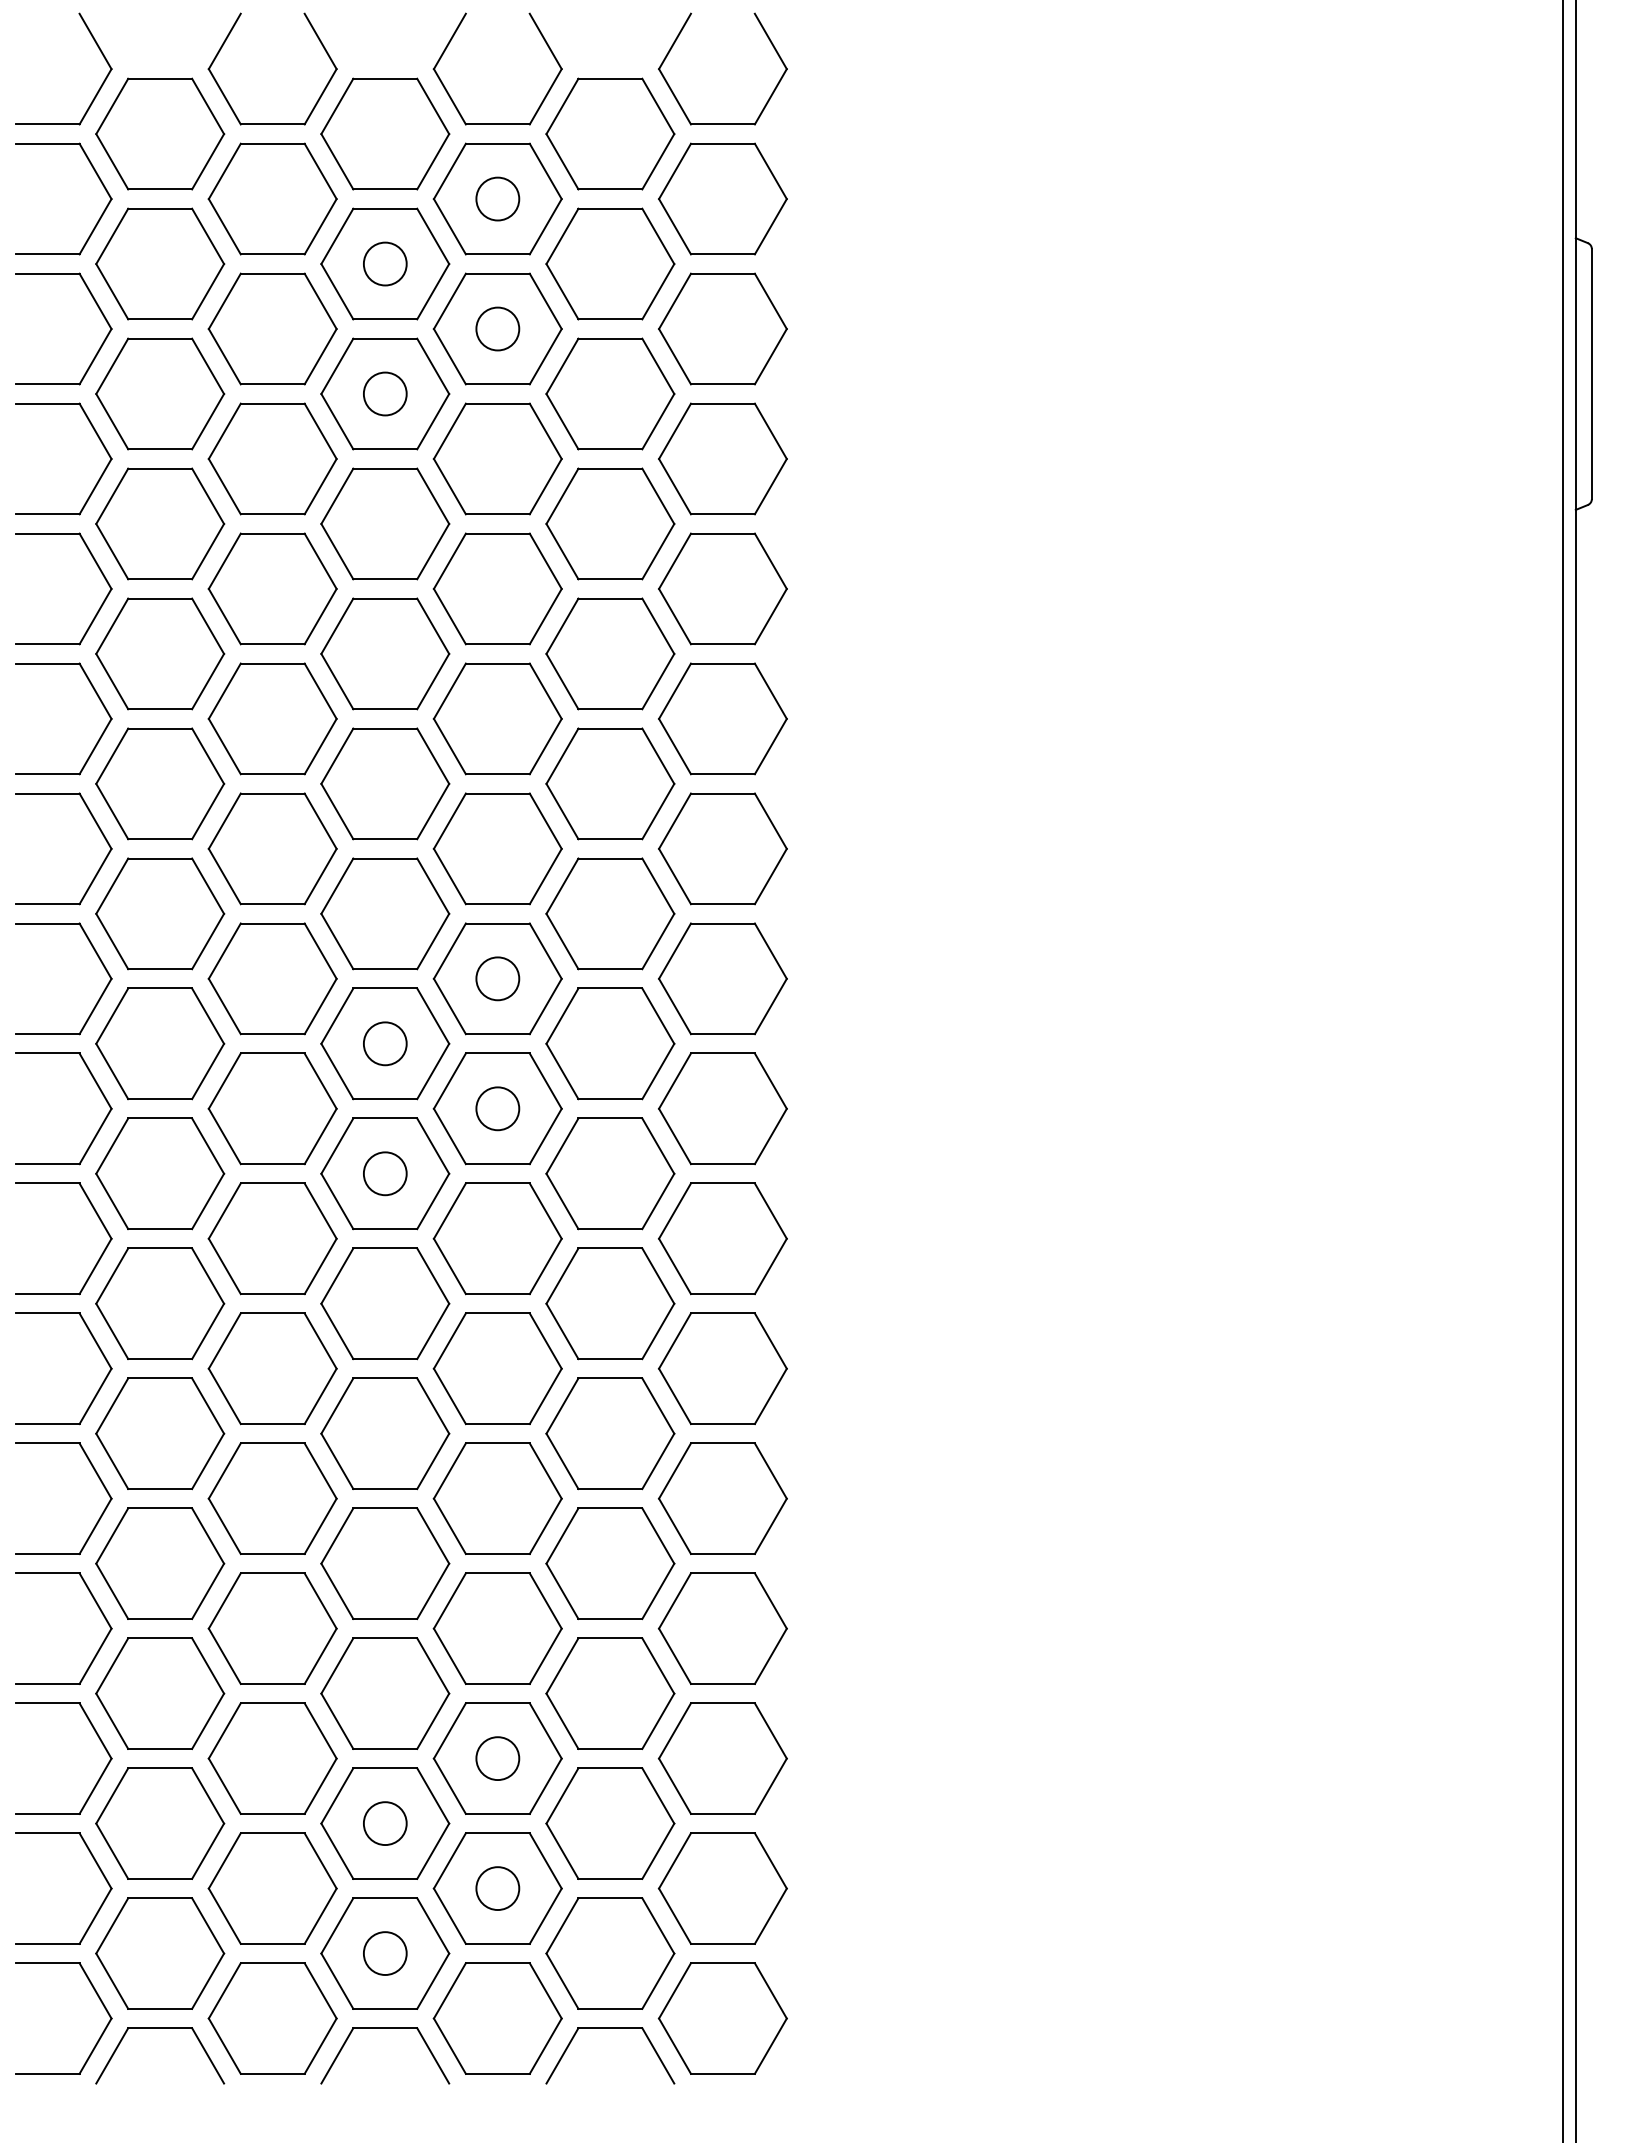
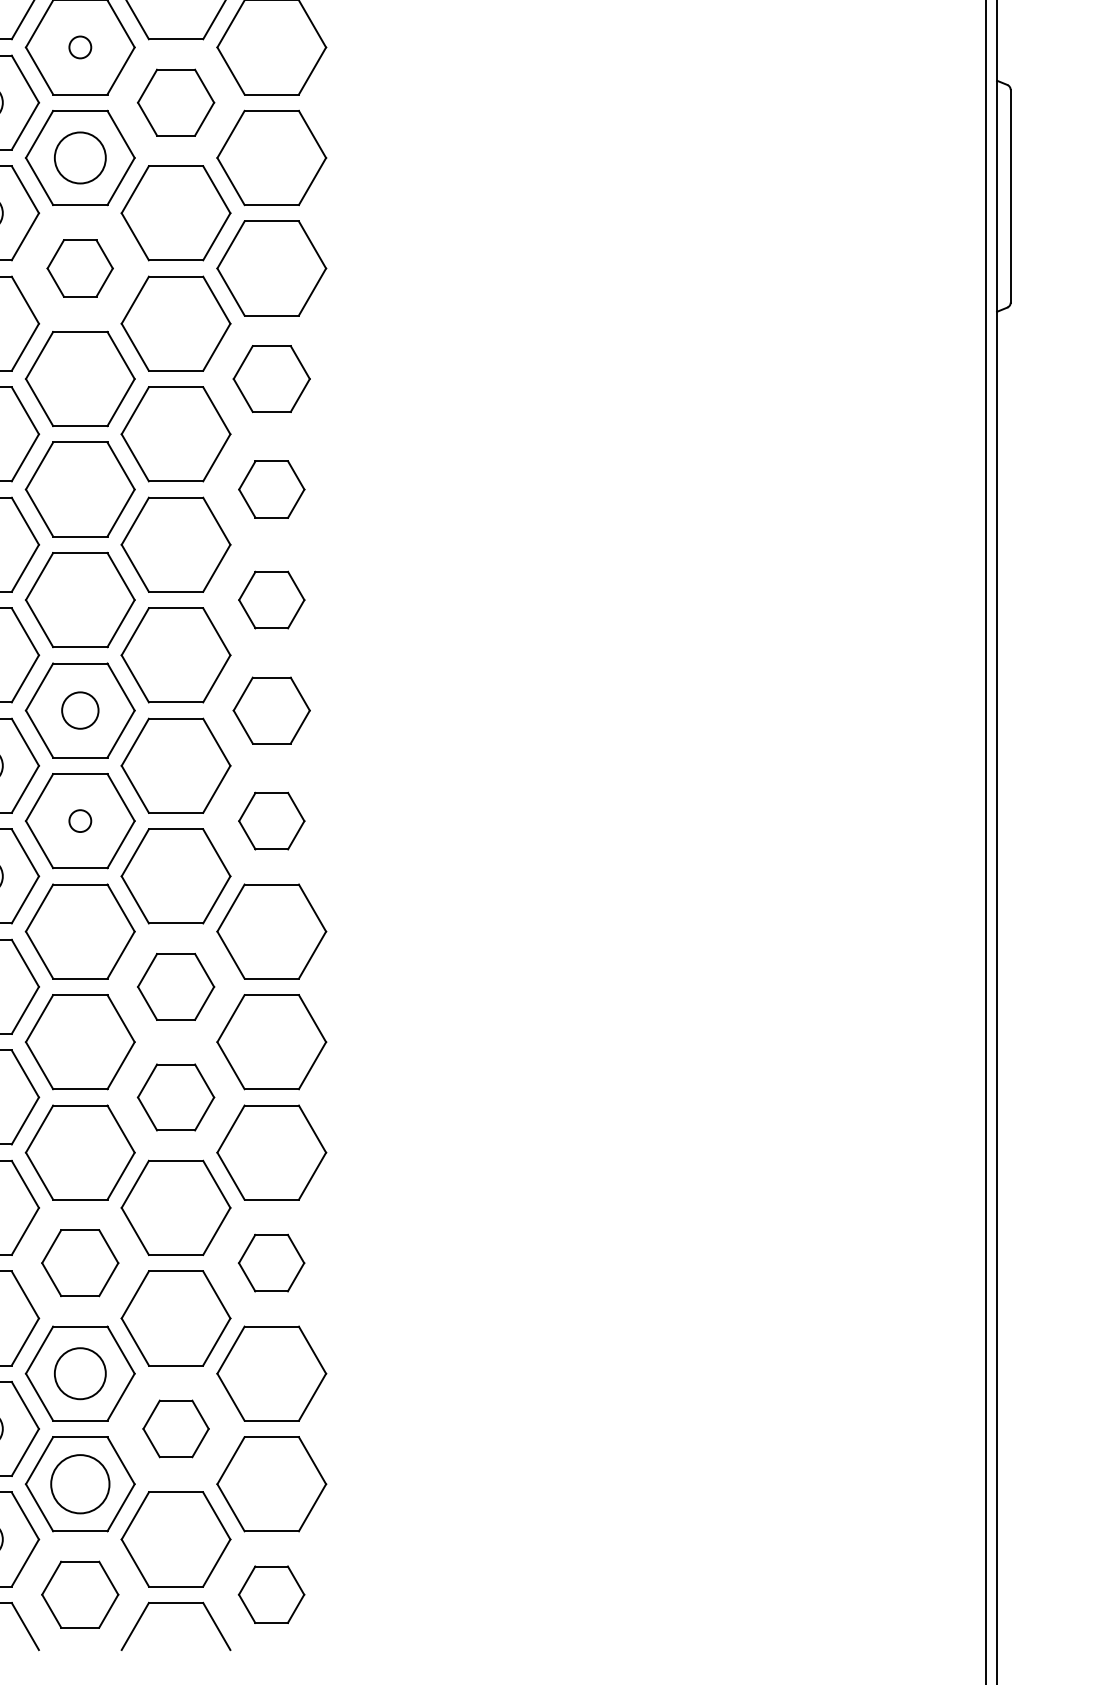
circle: (497, 198) -> (80, 46), size x0.6
part: (610, 263) -> (176, 102), size x0.7
circle: (497, 328) -> (80, 157), size x1.4
part: (497, 458) -> (80, 268), size x0.6
part: (722, 588) -> (271, 378), size x0.7
part: (722, 718) -> (271, 489), size x0.6
part: (722, 848) -> (271, 599), size x0.6
part: (722, 978) -> (271, 710), size x0.7
circle: (497, 1108) -> (80, 820), size x0.6
part: (722, 1108) -> (271, 820), size x0.6
part: (610, 1303) -> (176, 986), size x0.7
part: (610, 1433) -> (176, 1097), size x0.7
part: (497, 1628) -> (80, 1263), size x0.7
part: (722, 1628) -> (271, 1263), size x0.6
circle: (497, 1758) -> (80, 1373), size x1.4
part: (610, 1823) -> (176, 1428), size x0.6
circle: (497, 1888) -> (80, 1484), size x1.6
part: (497, 2018) -> (80, 1594), size x0.7
part: (722, 2018) -> (271, 1594), size x0.6

